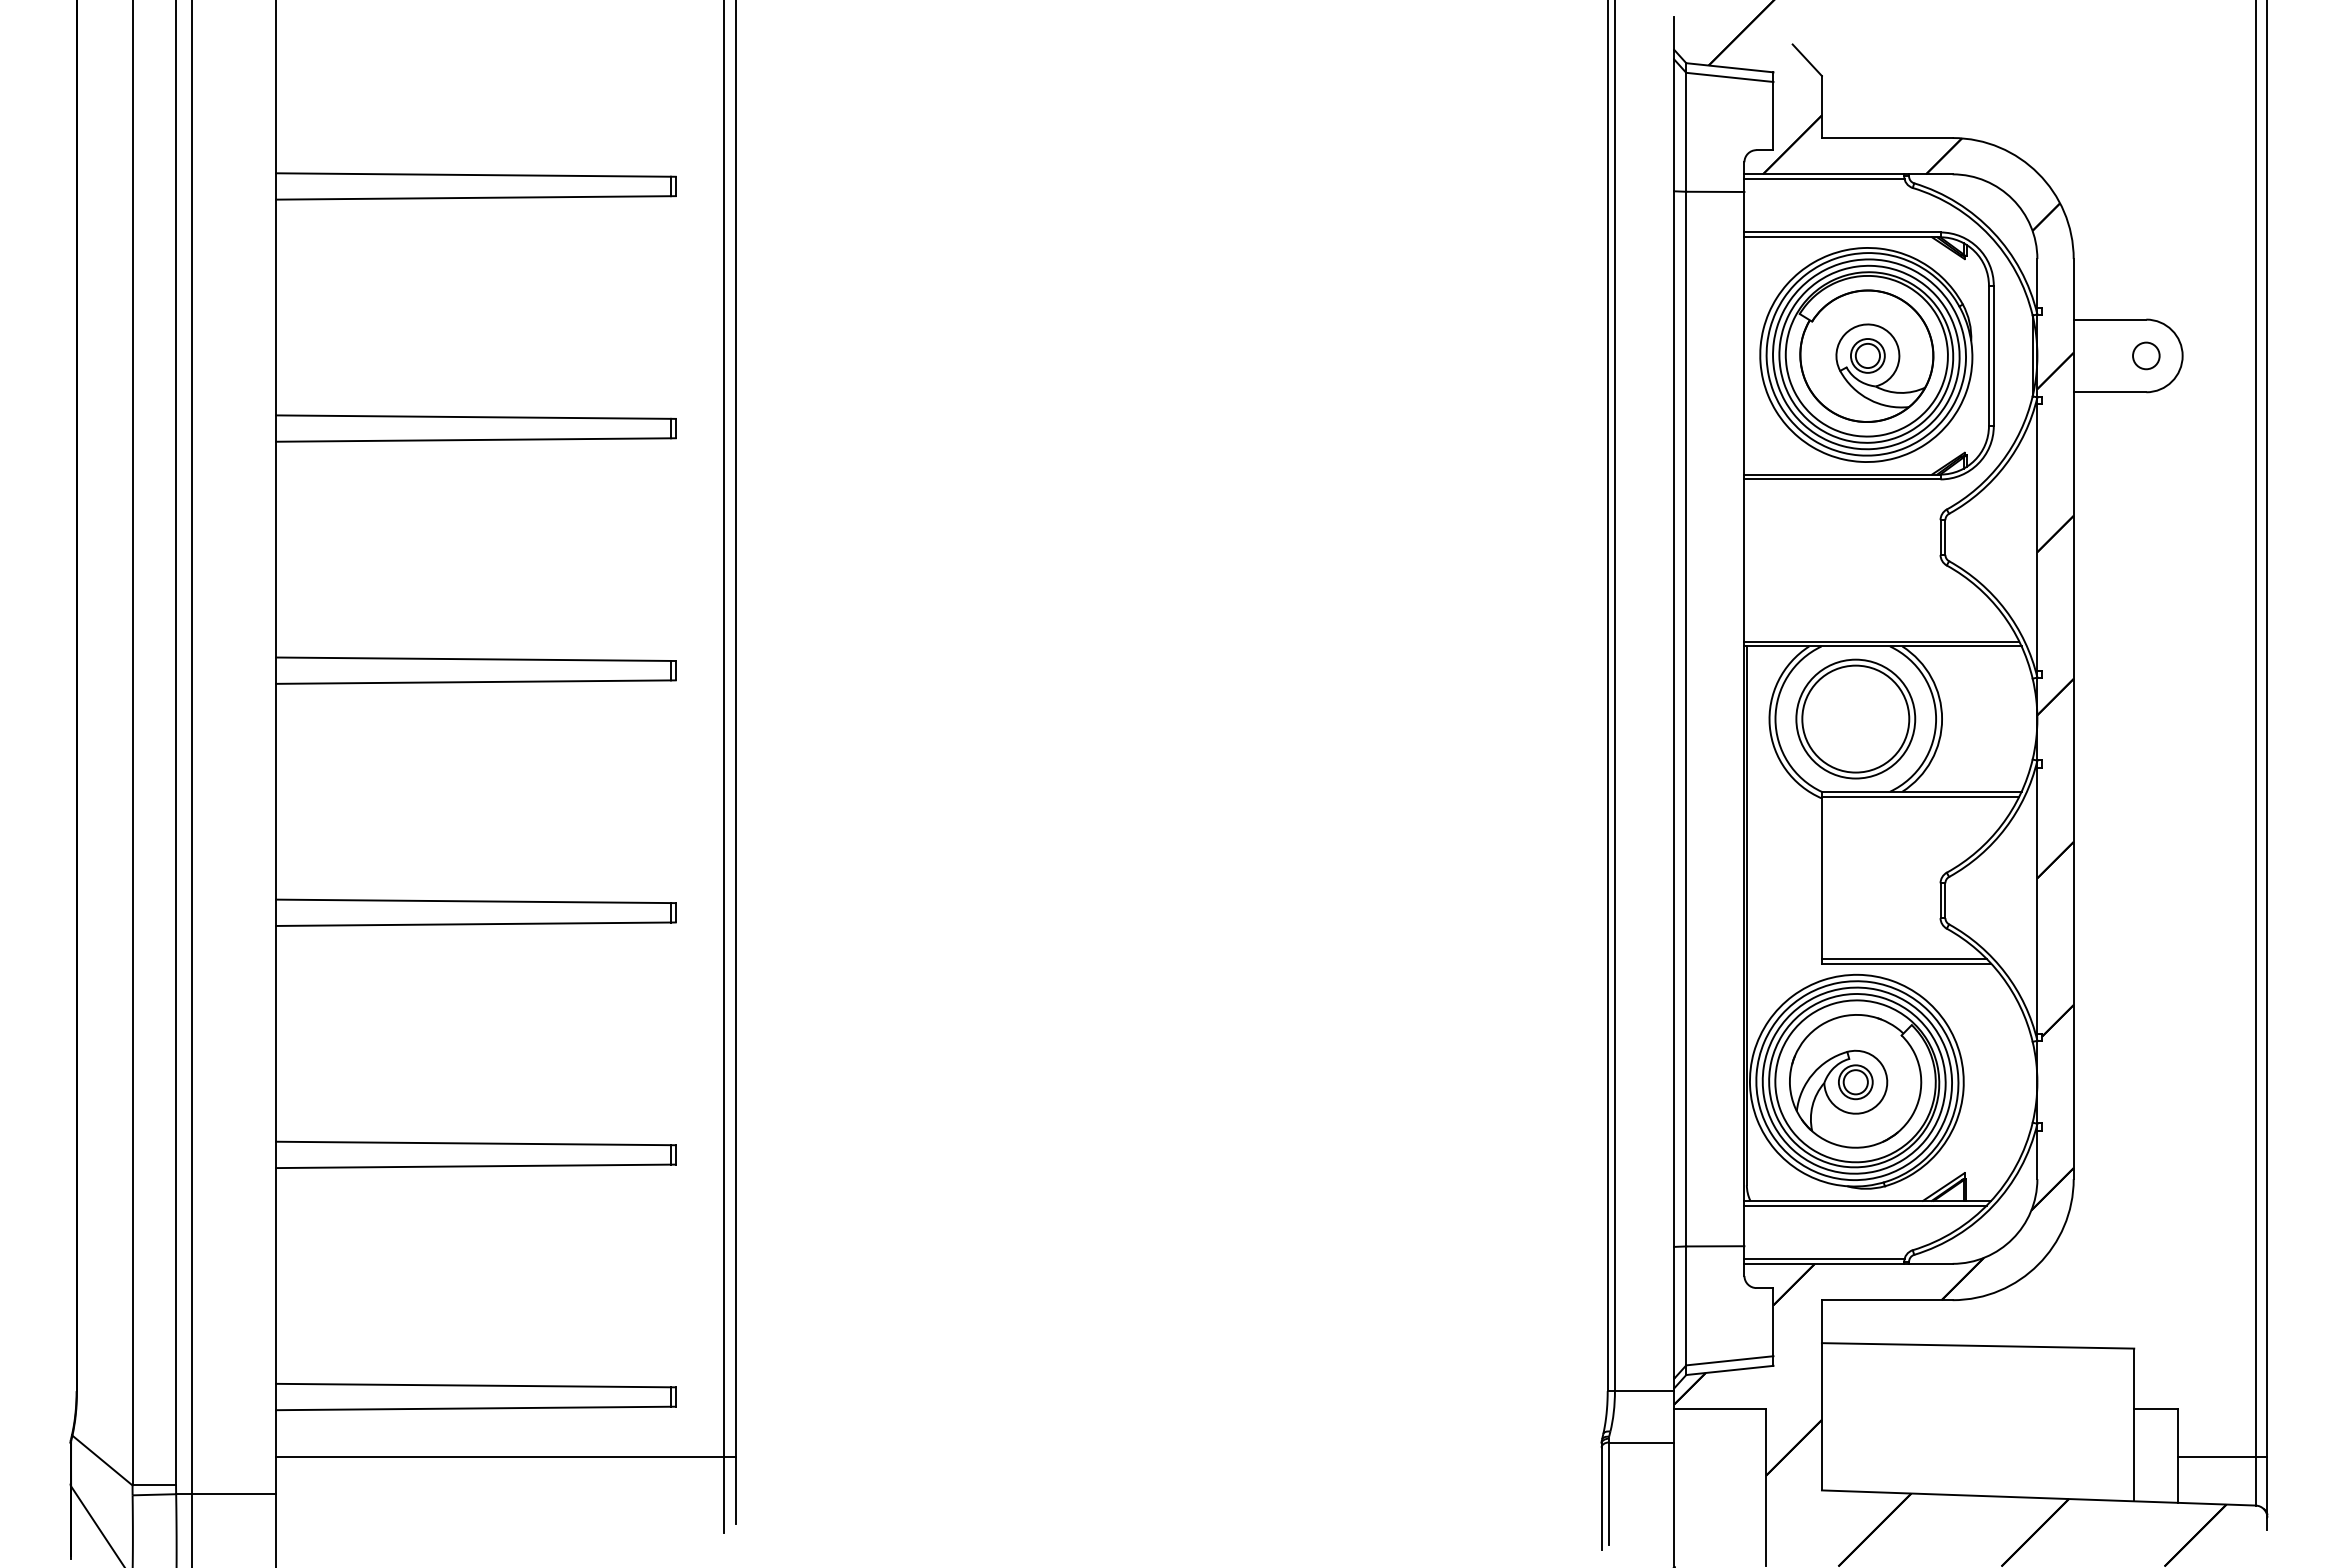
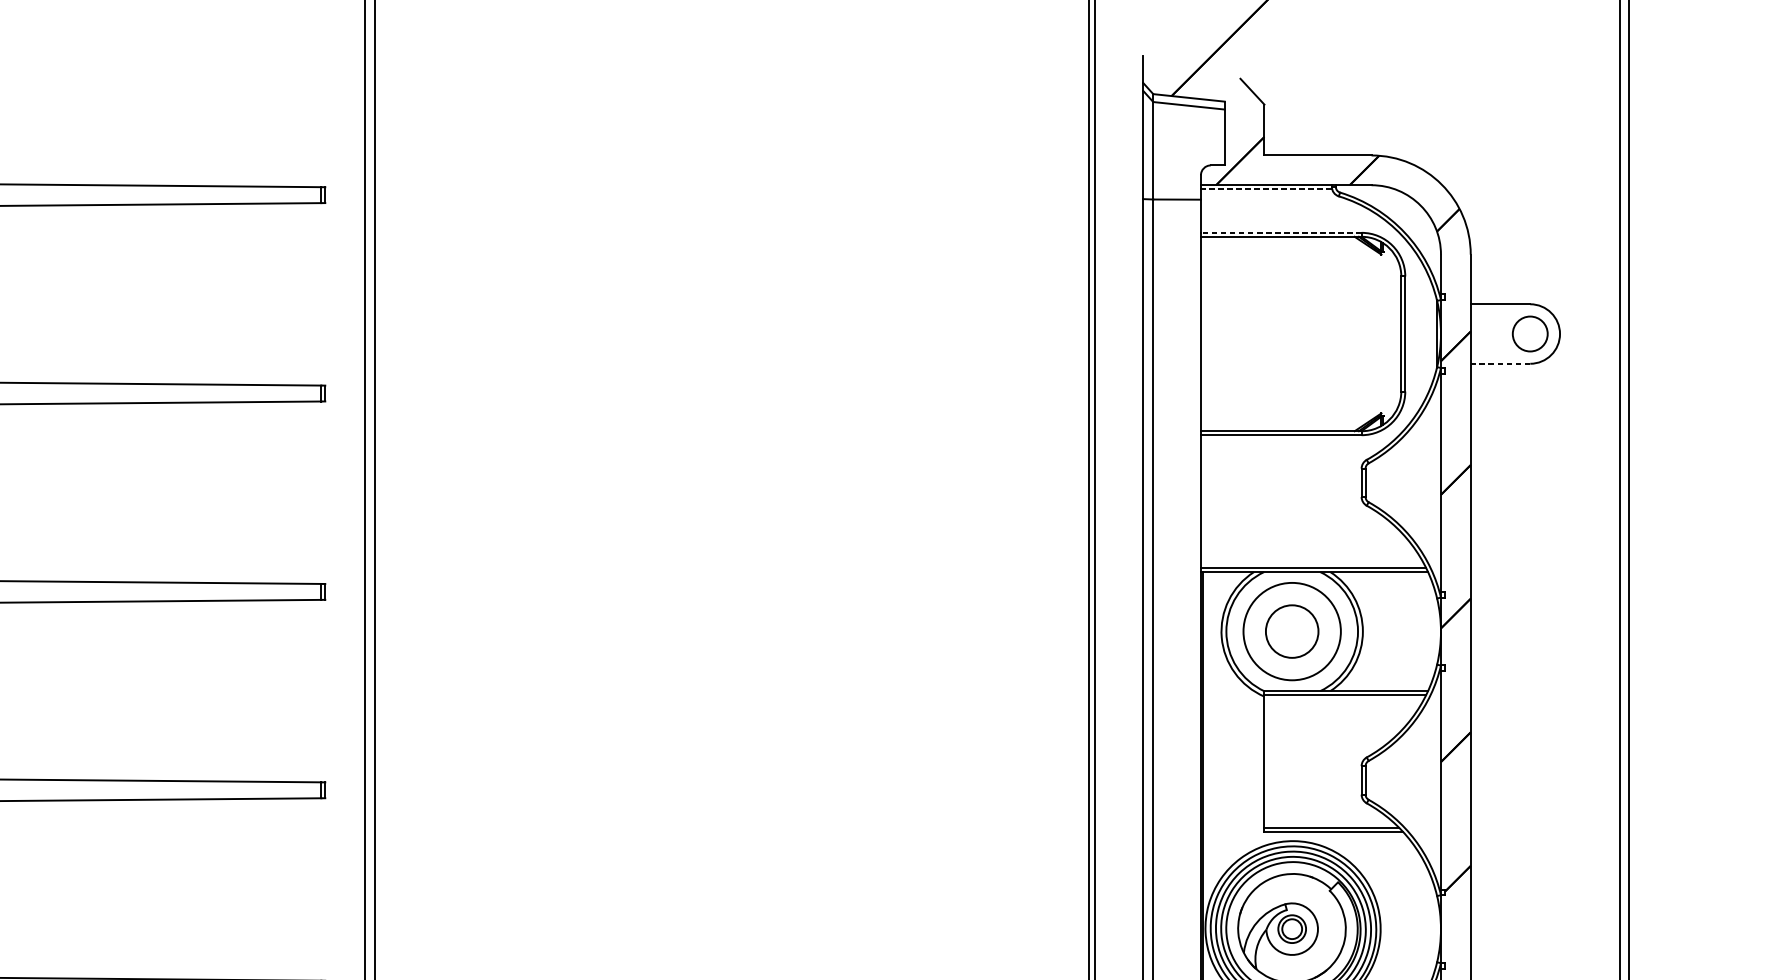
line: (1824, 179) -> (1266, 189), solid -> dashed
line: (1841, 232) -> (1280, 232), solid -> dashed
part: (1866, 354) -> (1300, 332), removed
circle: (2146, 355) -> (1530, 333), size x1.6
line: (2109, 392) -> (1500, 363), solid -> dashed
circle: (1855, 718) -> (1291, 631), size x0.6

